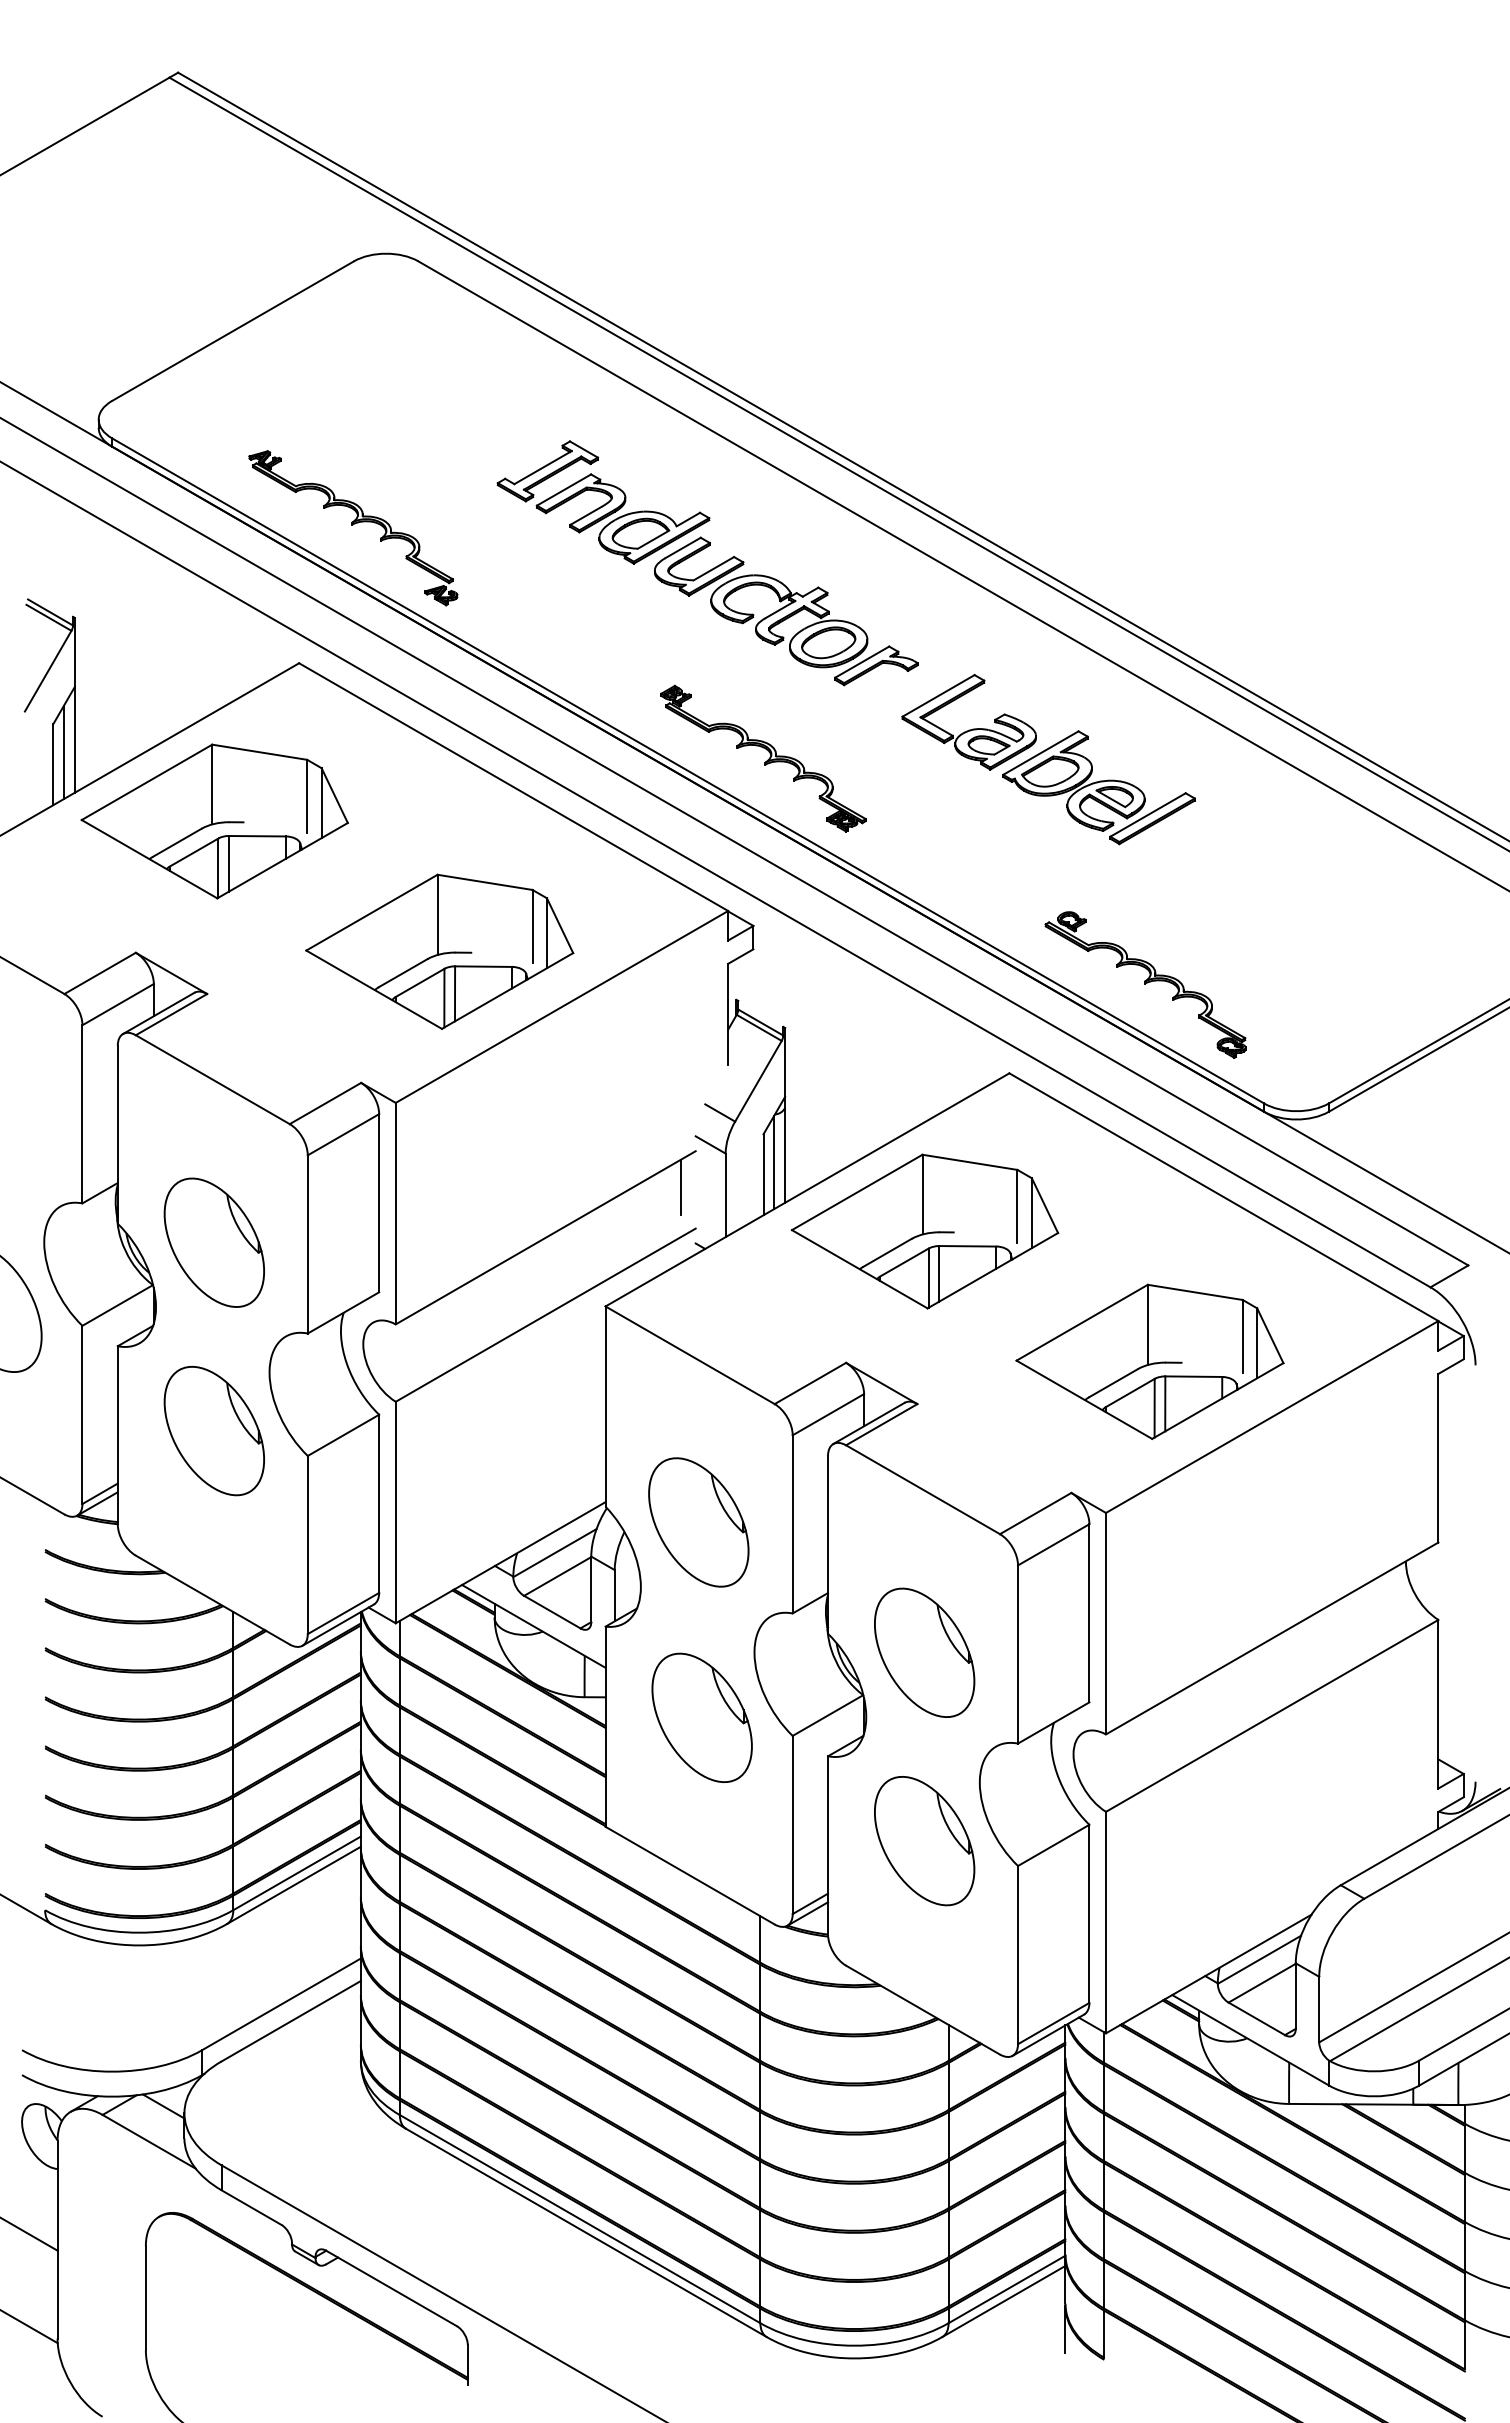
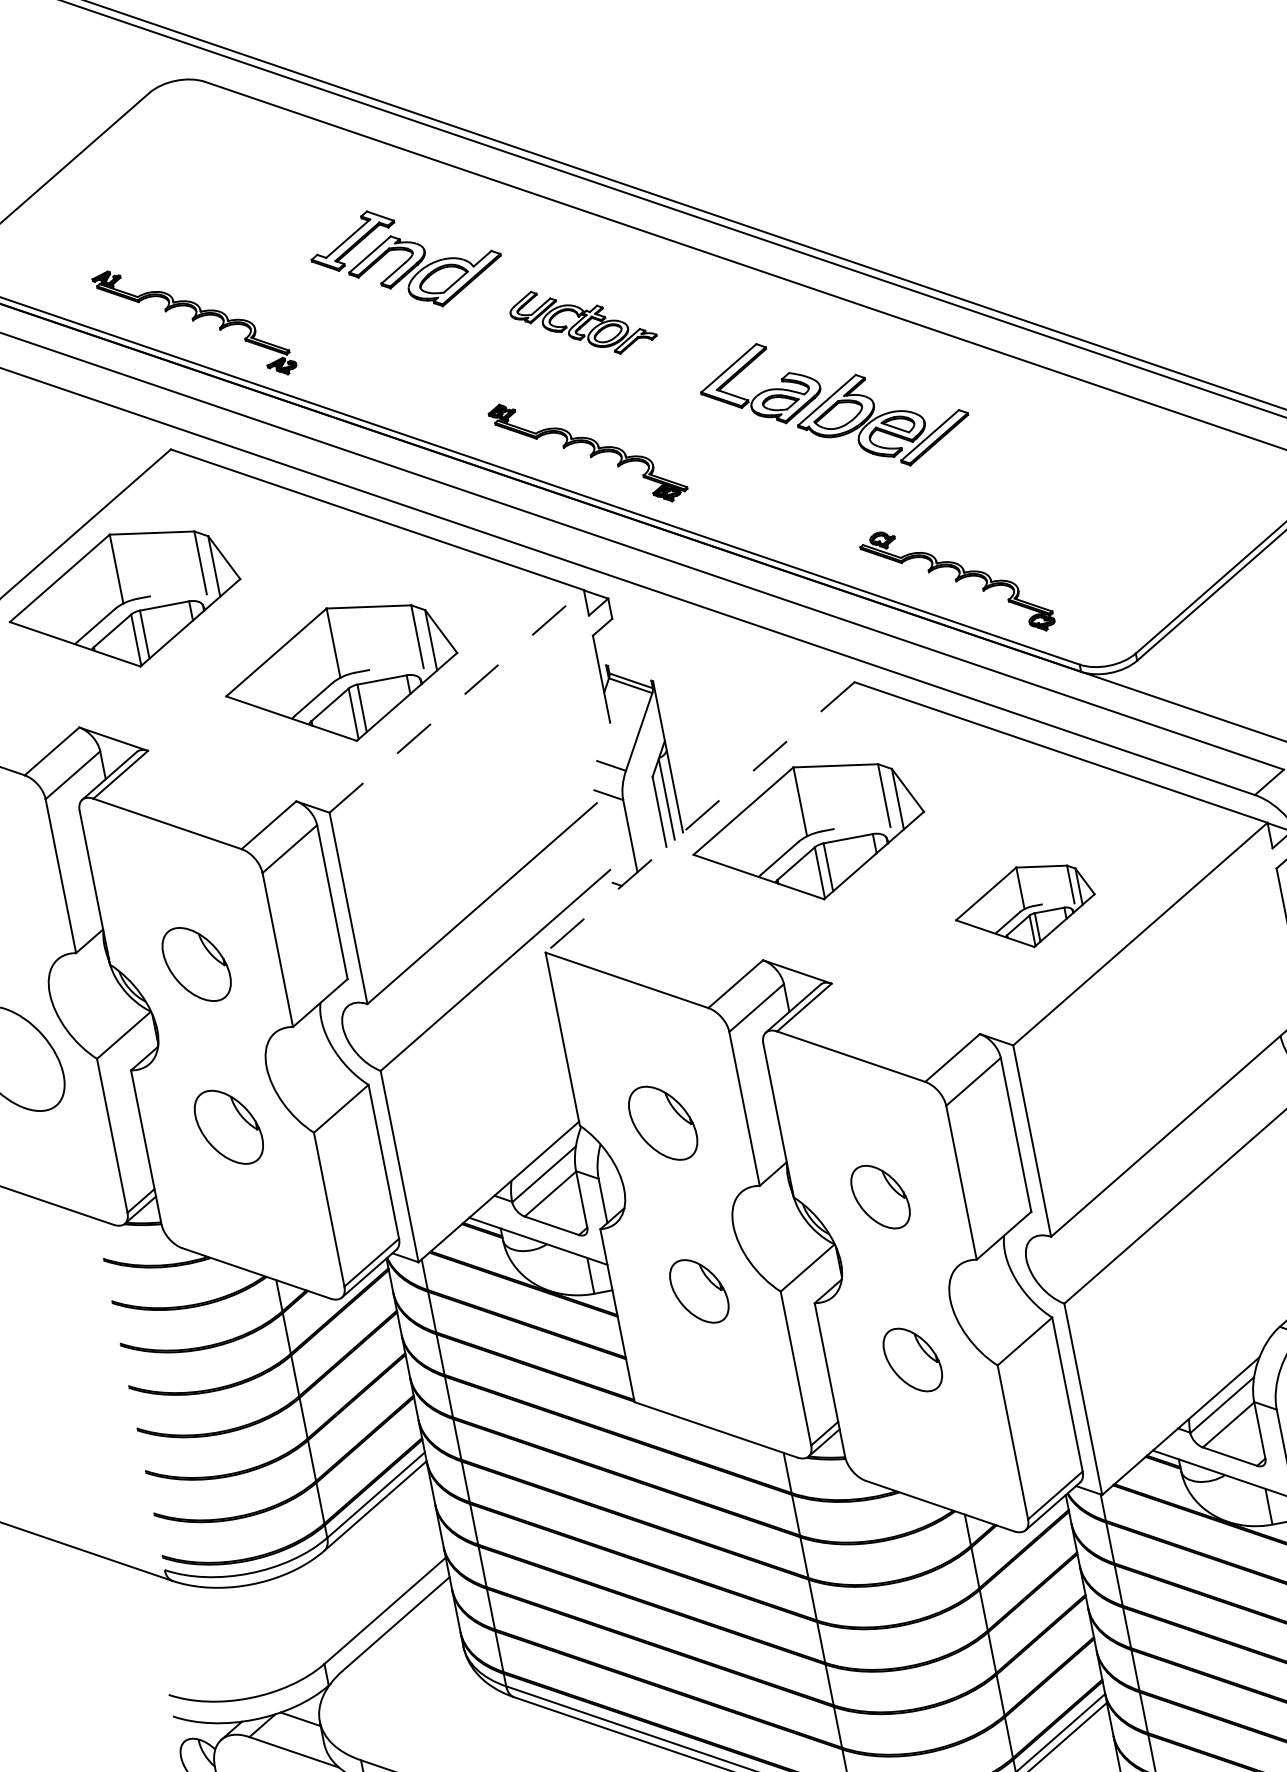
part: (786, 611) -> (583, 321), size x0.6
line: (561, 1006) -> (456, 701), solid -> dashed
line: (680, 1187) -> (590, 837), removed
line: (807, 1190) -> (700, 817), solid -> dashed
part: (213, 1242) -> (196, 964), size x0.7
part: (1149, 1361) -> (1024, 907), size x0.6
part: (213, 1431) -> (228, 1127), size x0.7
part: (698, 1522) -> (662, 1123), size x0.7
part: (924, 1652) -> (880, 1197), size x0.6
part: (701, 1717) -> (698, 1291), size x0.6
part: (924, 1841) -> (912, 1360), size x0.6

